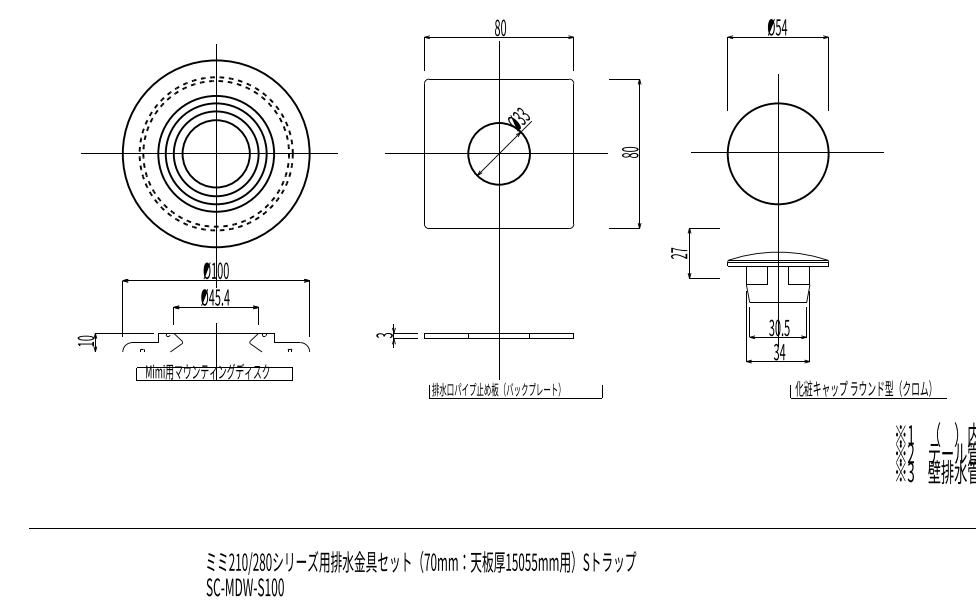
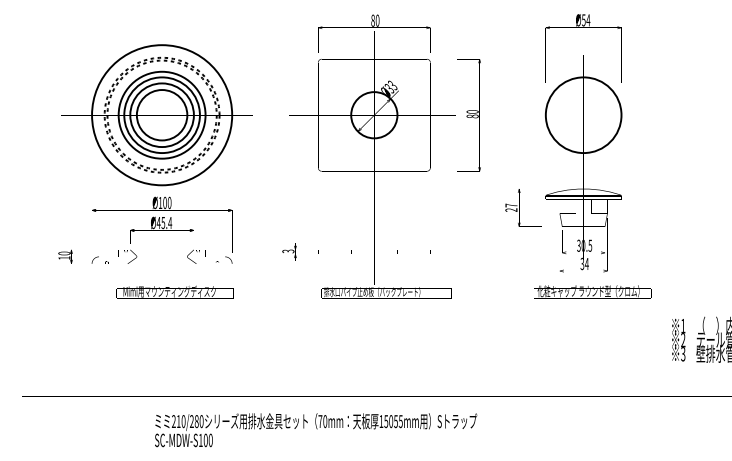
text: (695, 252) -> (523, 207), moved
text: (214, 371) -> (174, 291), moved
text: (868, 388) -> (592, 291), moved

